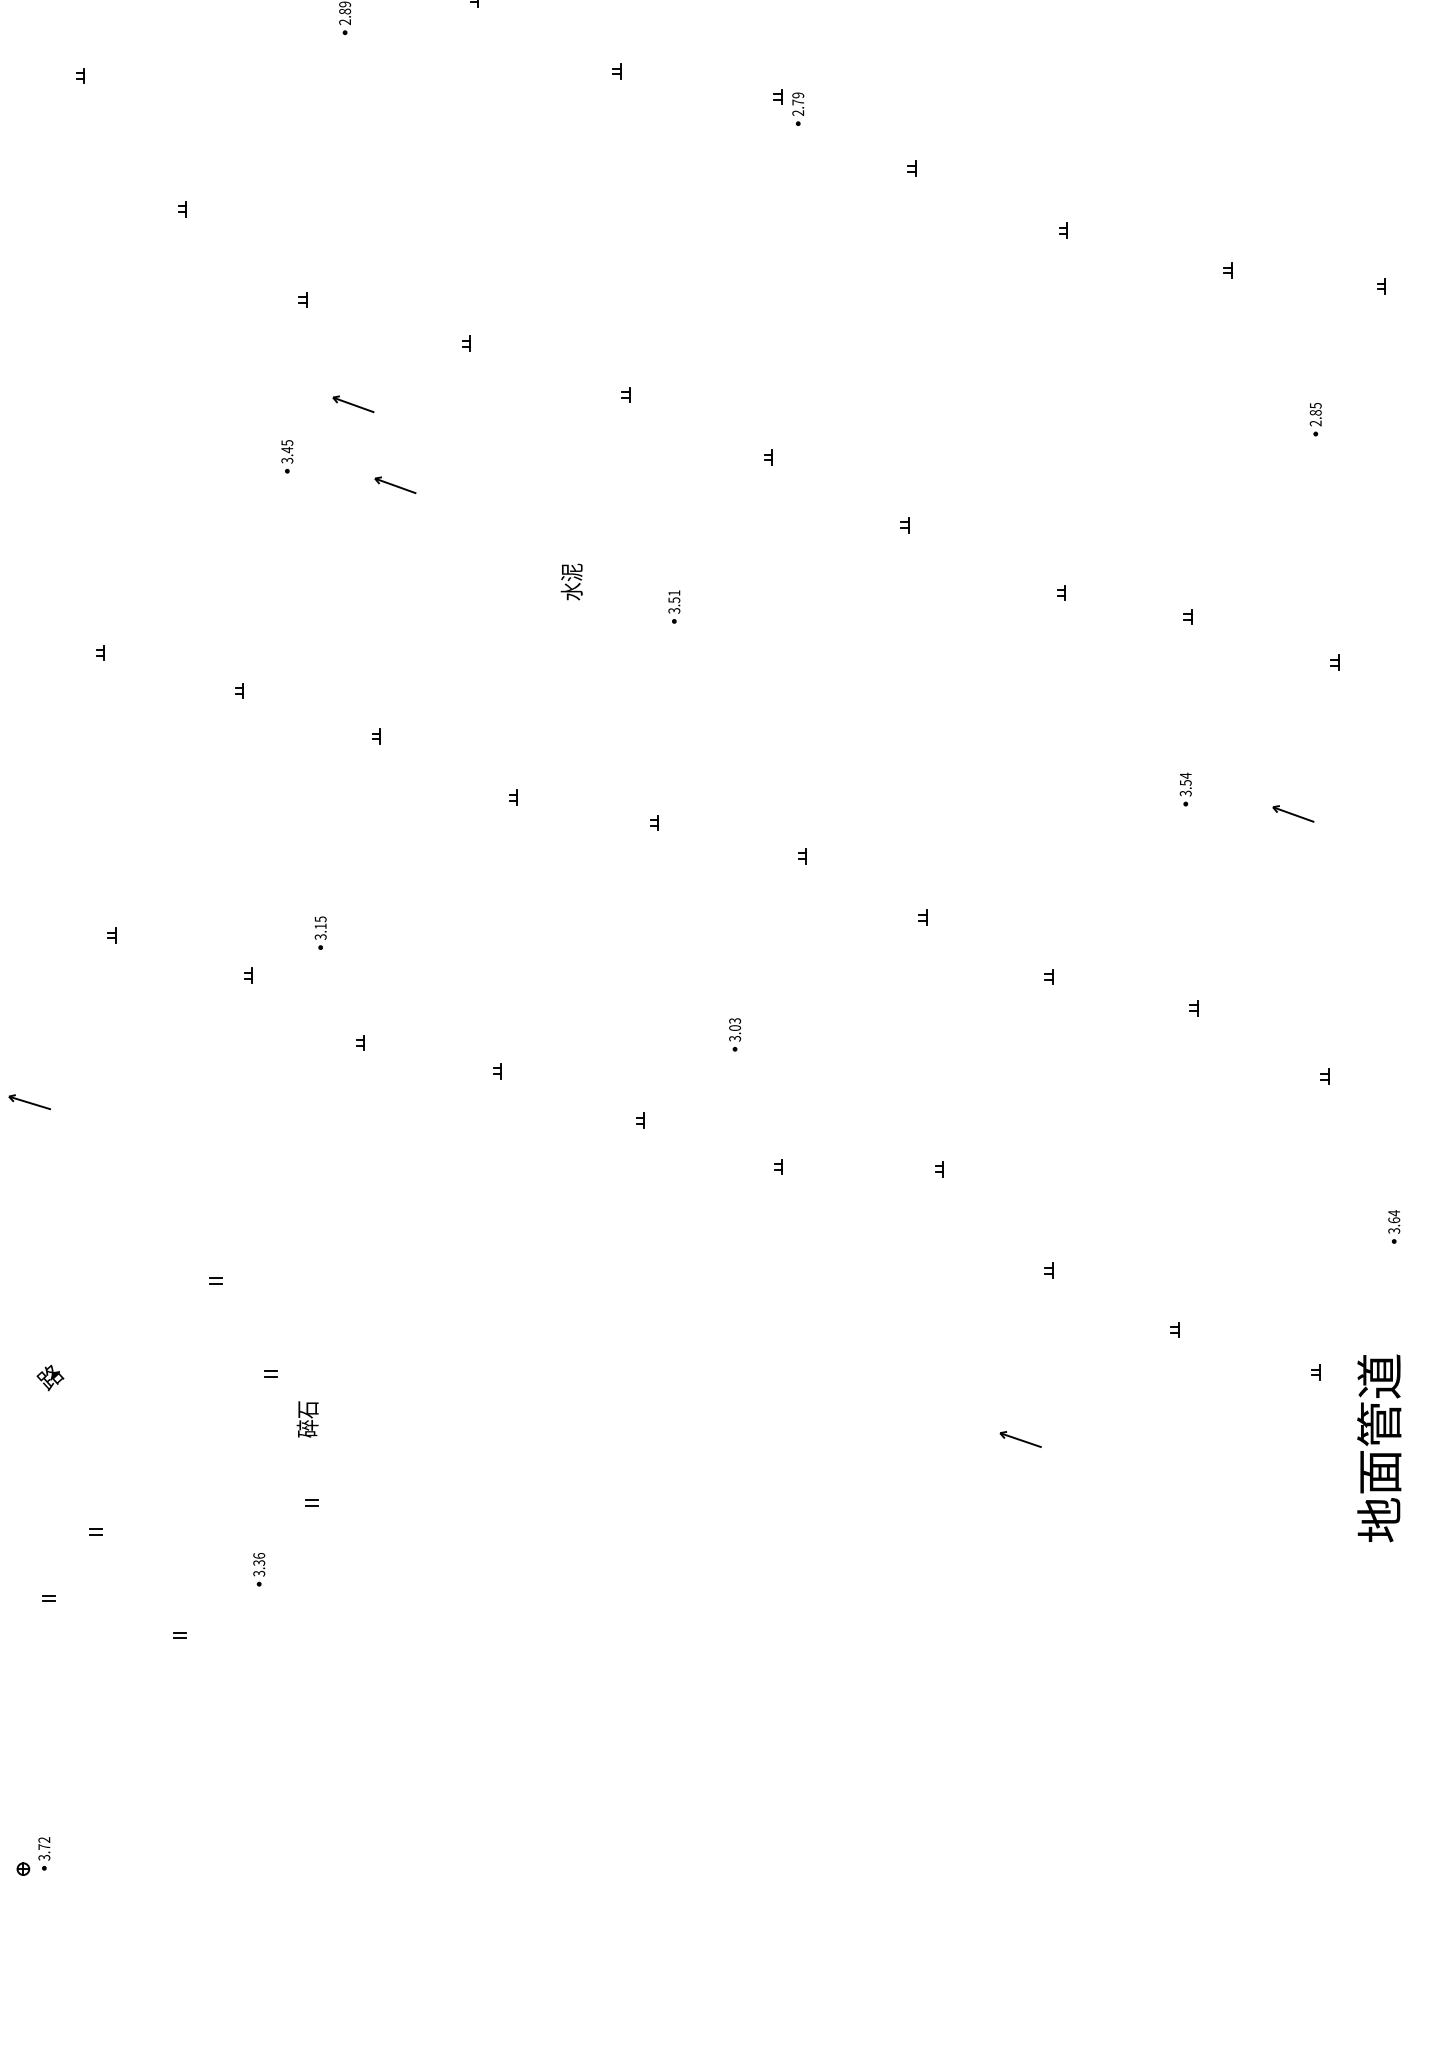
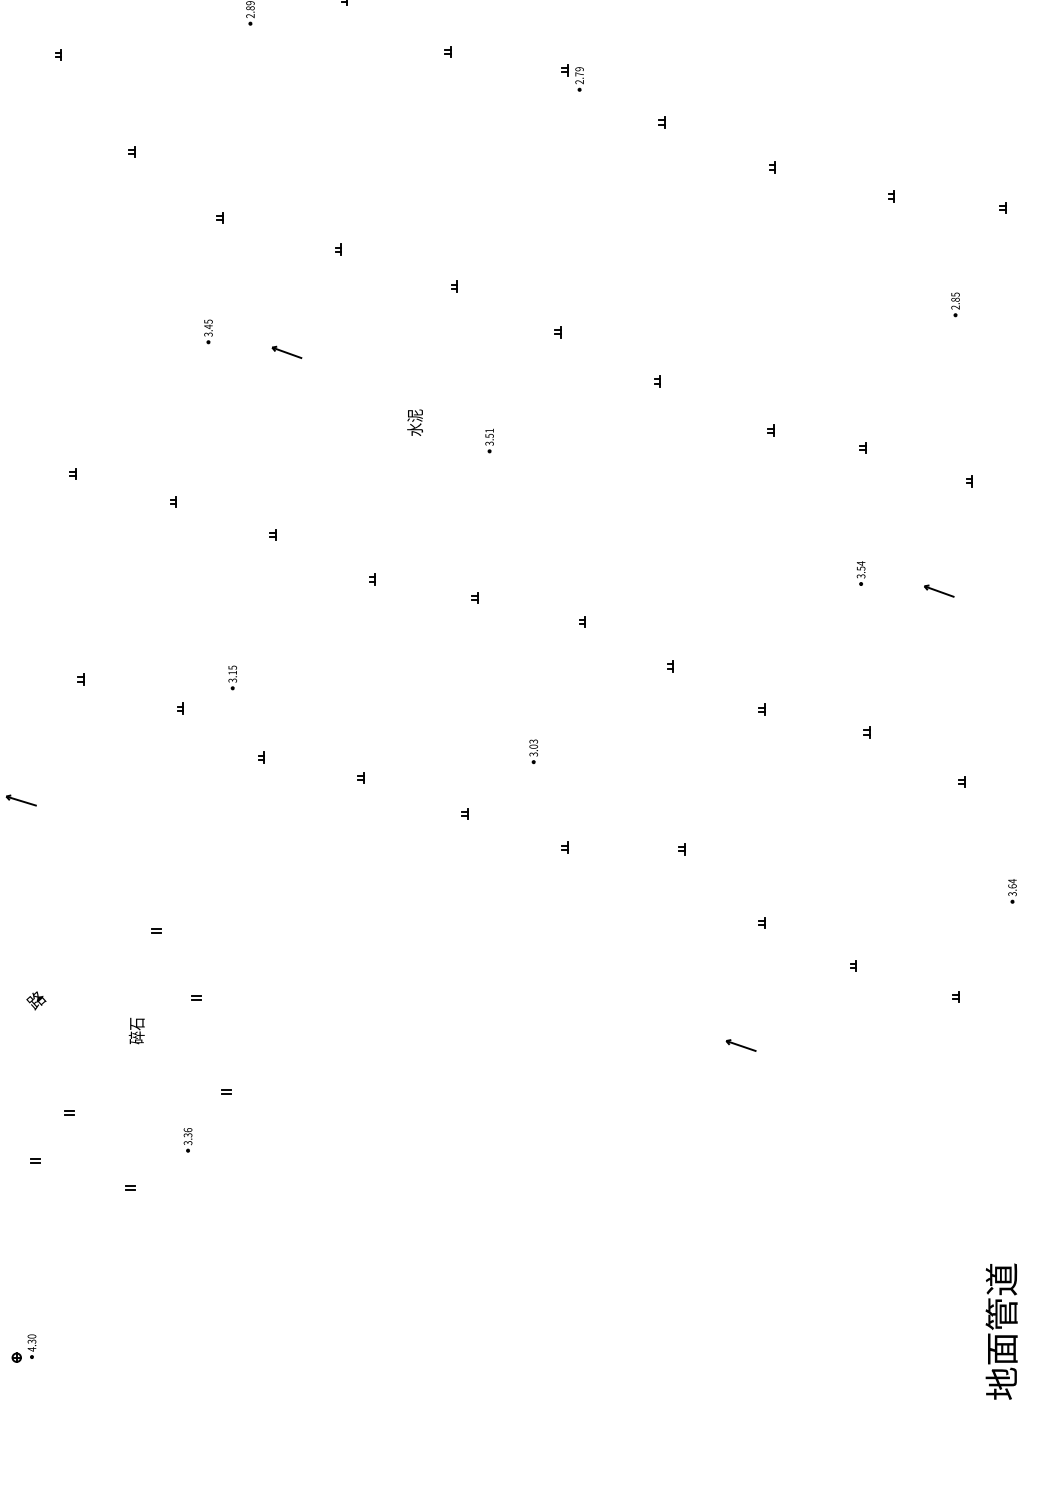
part: (353, 404) -> (256, 293), removed
text: (307, 1419) -> (136, 1031), moved
text: (1379, 1448) -> (1001, 1331), moved
text: (44, 1848) -> (32, 1342), 3.72 -> 4.30

